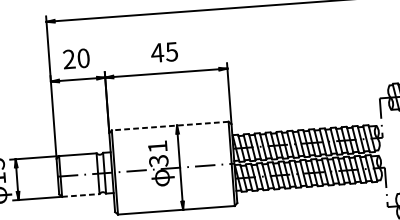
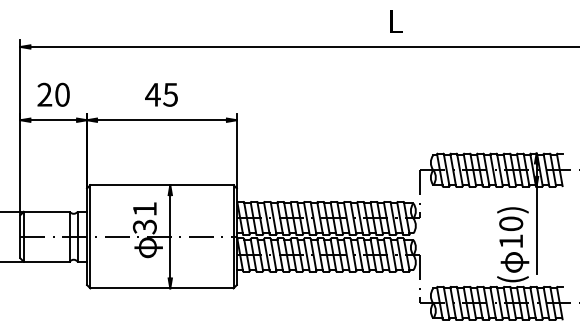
line: (169, 126) -> (161, 185), dashed -> solid
line: (80, 195) -> (46, 261), dashed -> solid

